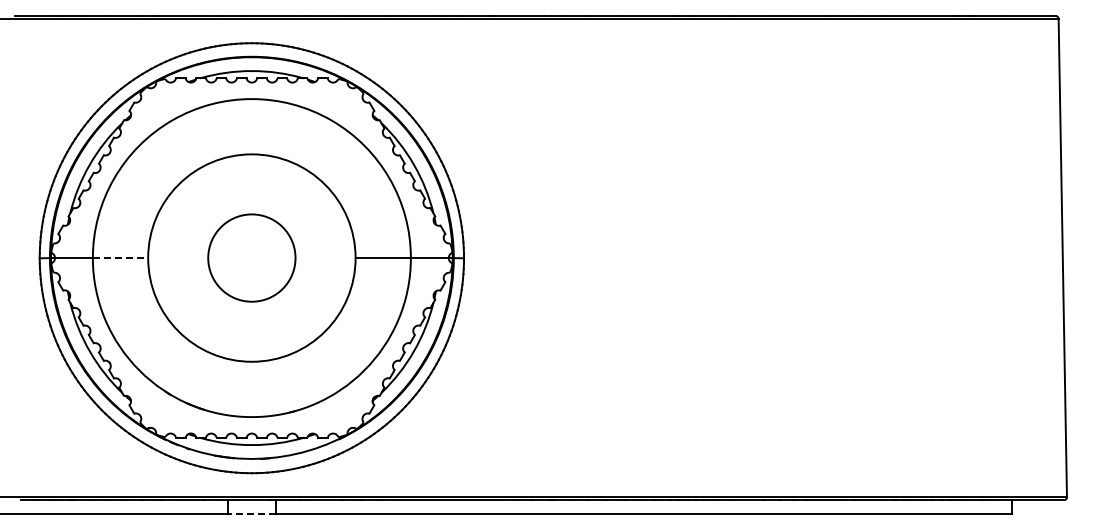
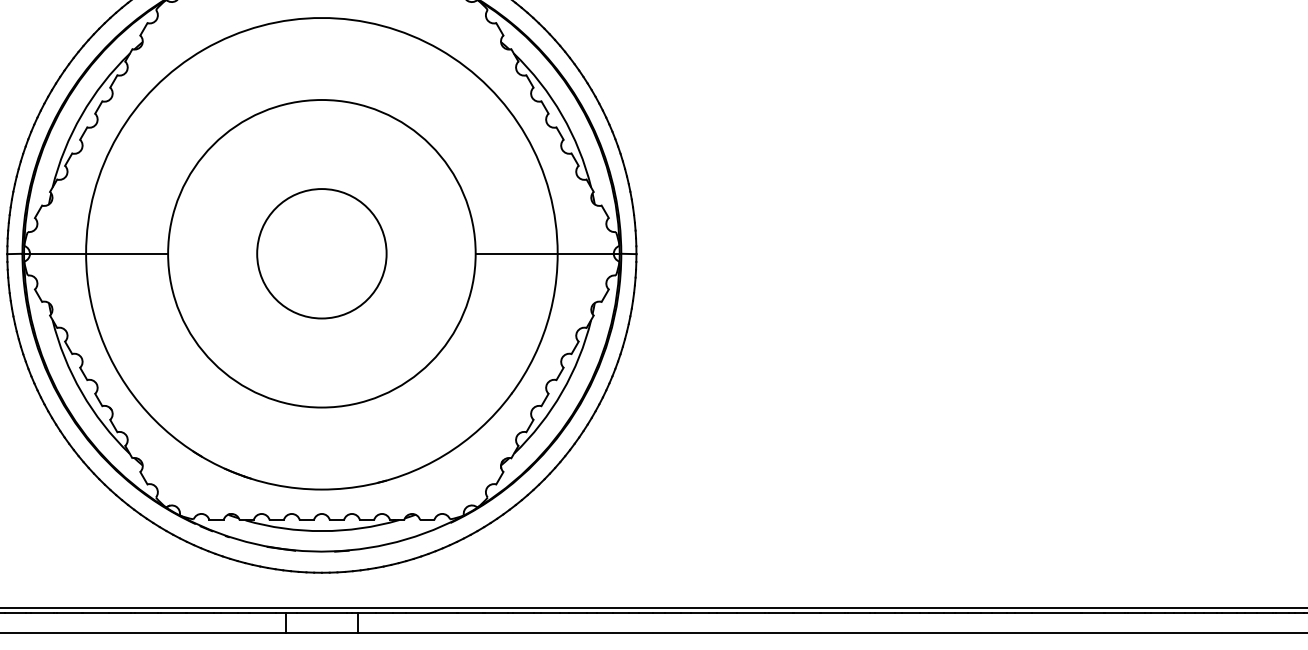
line: (120, 258) -> (127, 254), dashed -> solid
line: (251, 513) -> (321, 632), dashed -> solid

